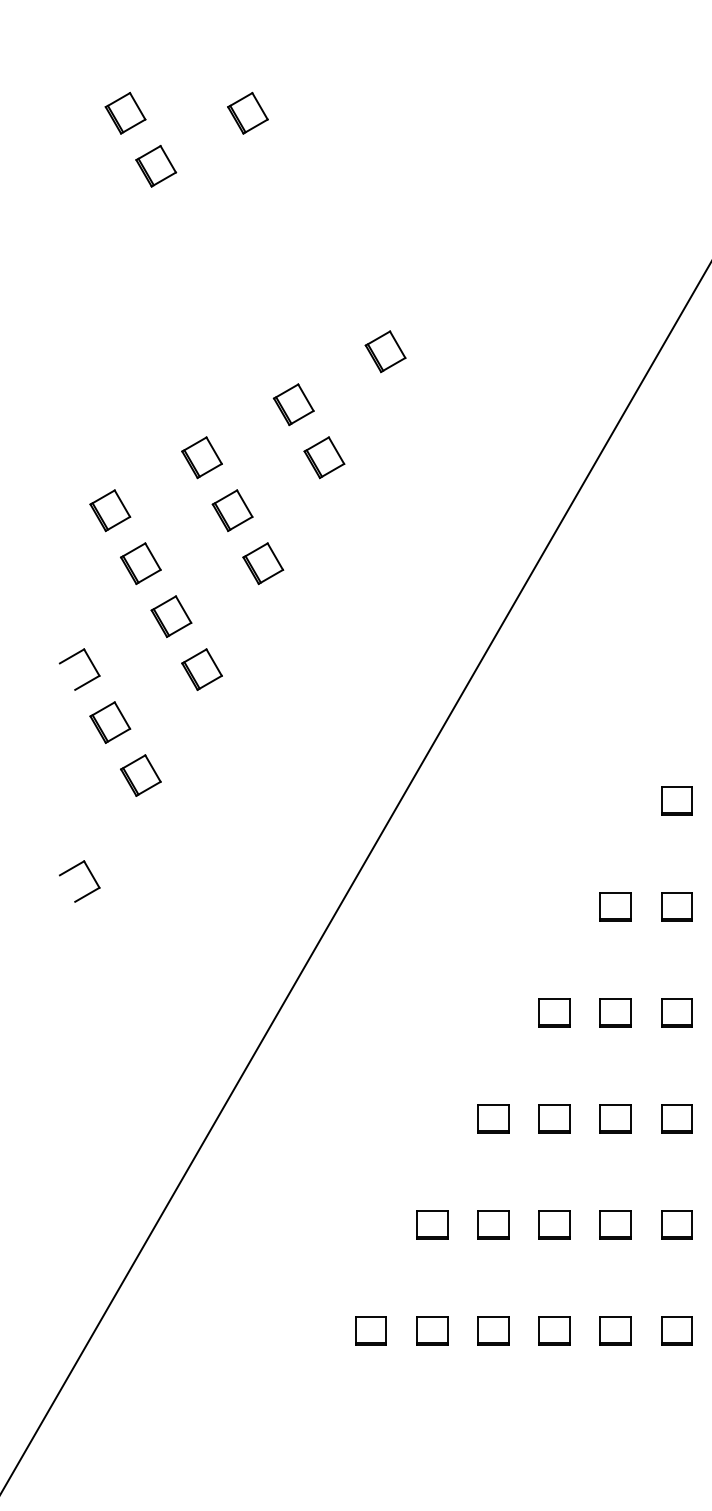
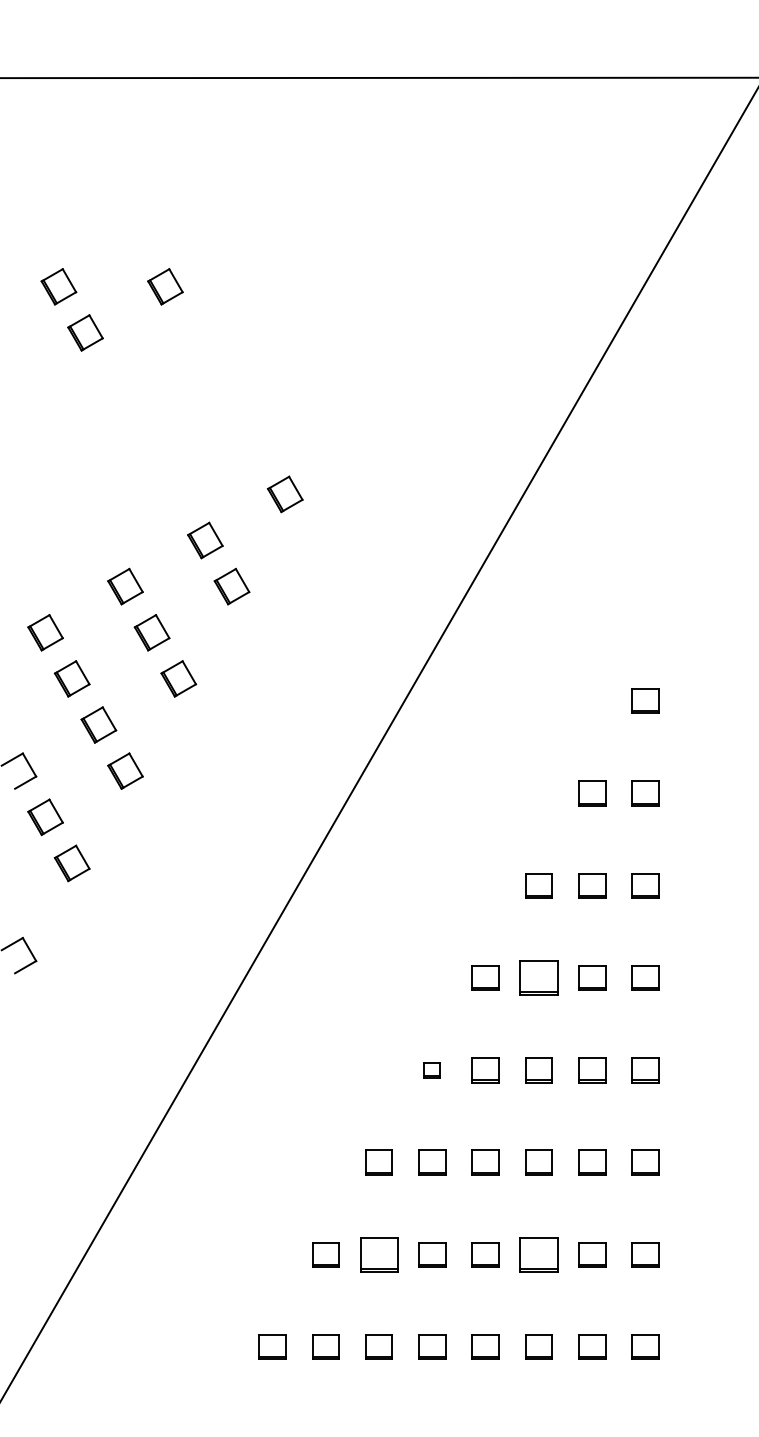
part: (676, 906) -> (538, 977), size x1.4
part: (554, 1013) -> (432, 1070), size x0.6
part: (492, 1224) -> (378, 1254), size x1.4
part: (676, 1224) -> (538, 1254), size x1.4

